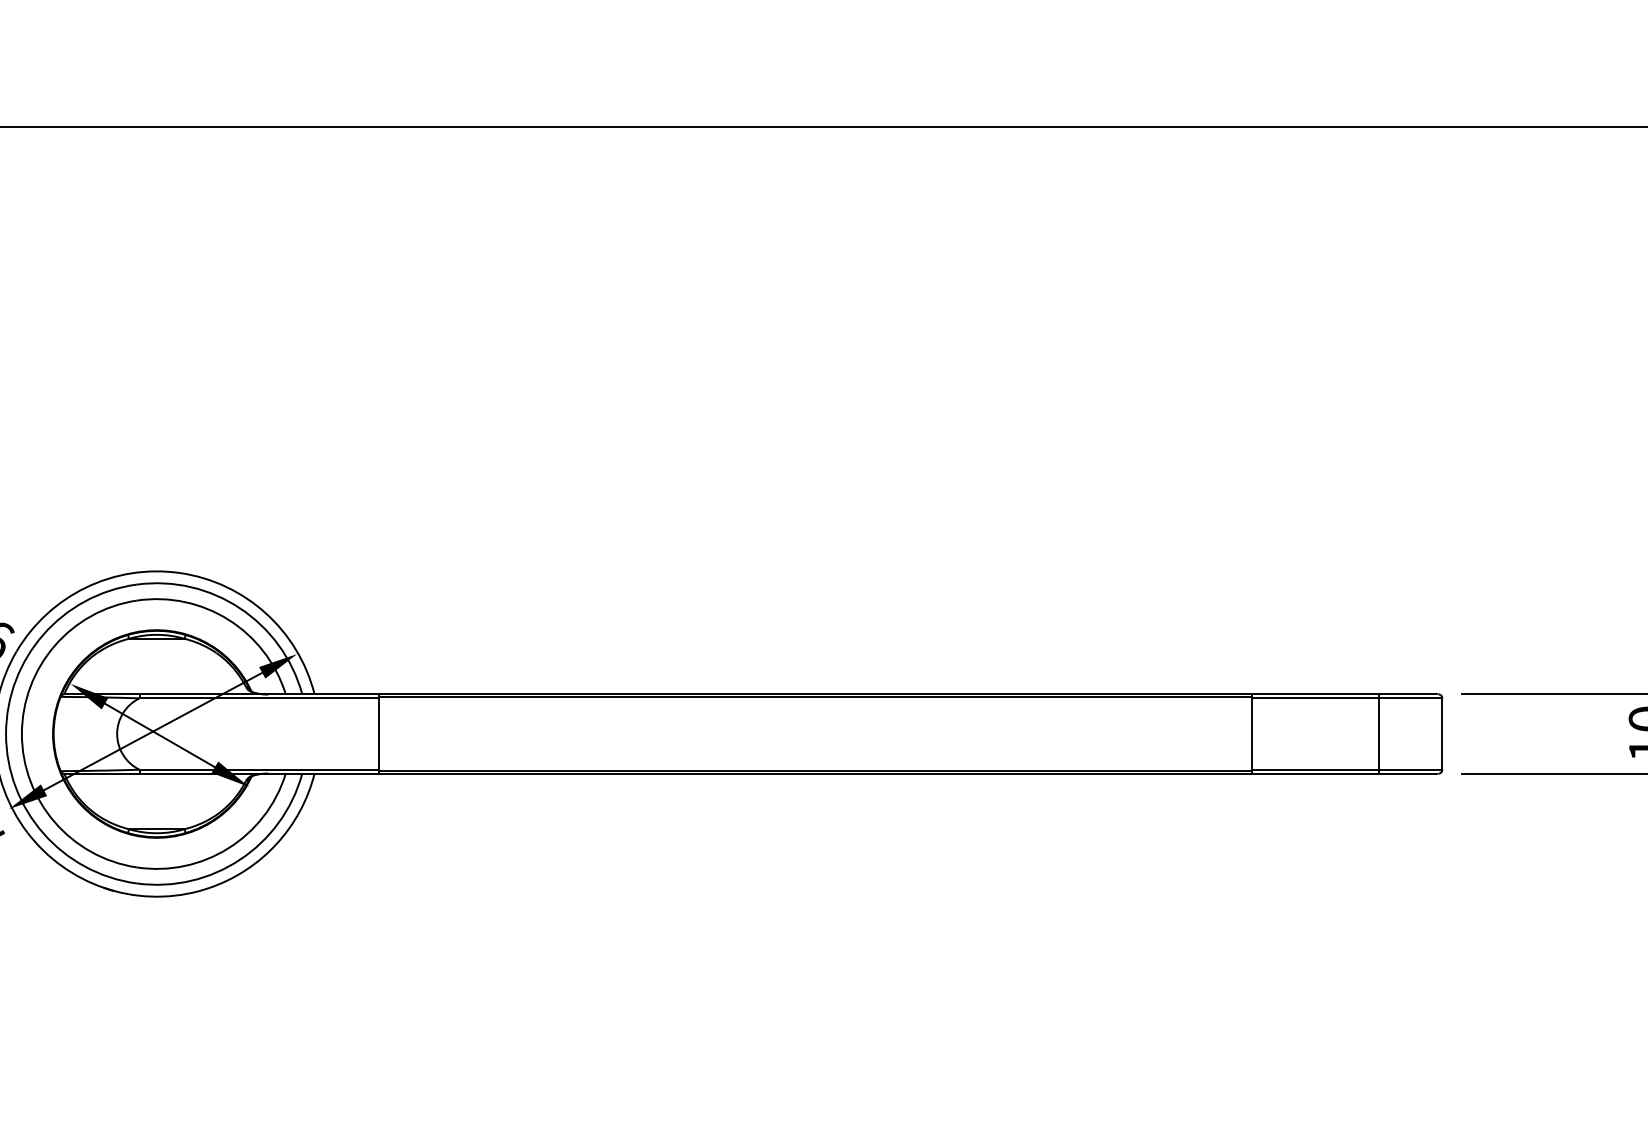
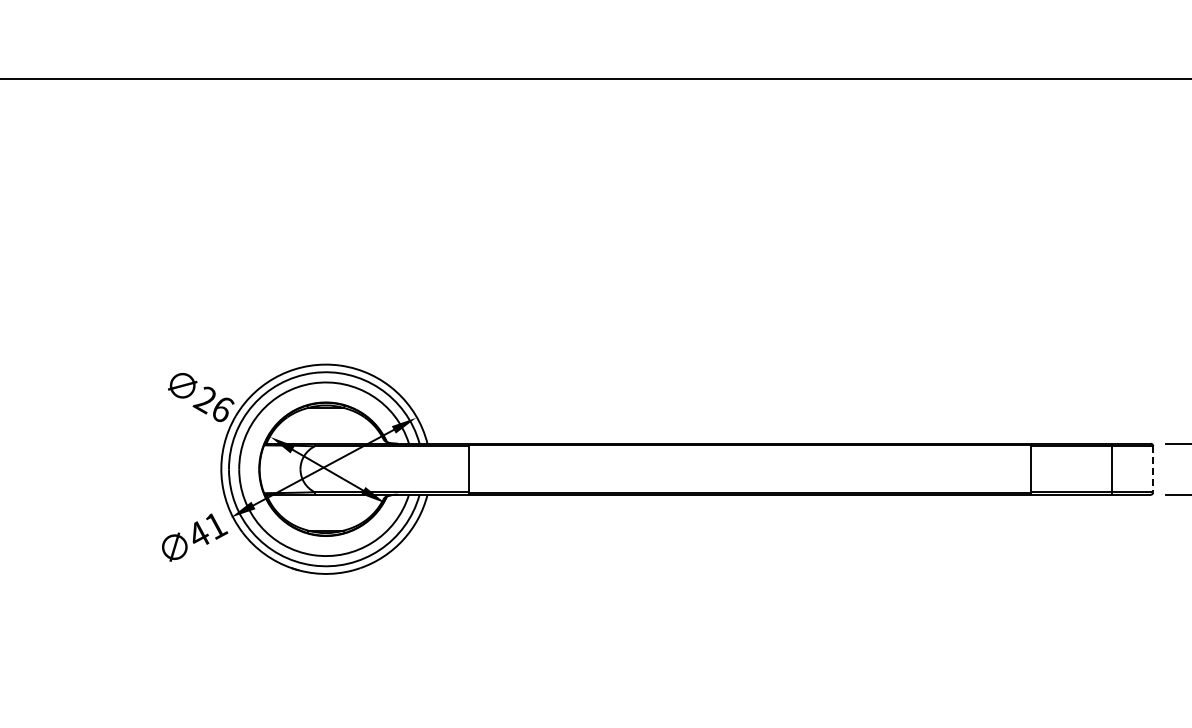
line: (1442, 734) -> (1153, 469), solid -> dashed

